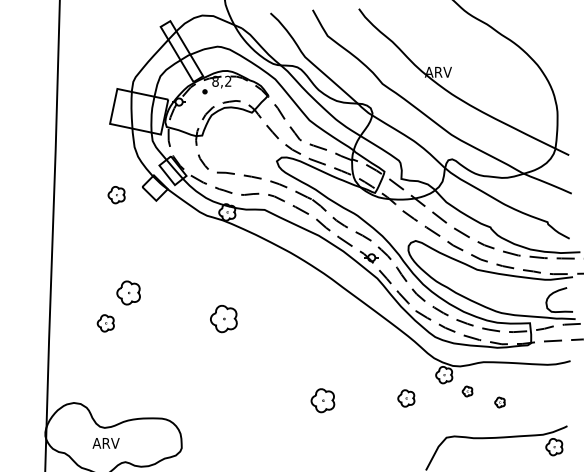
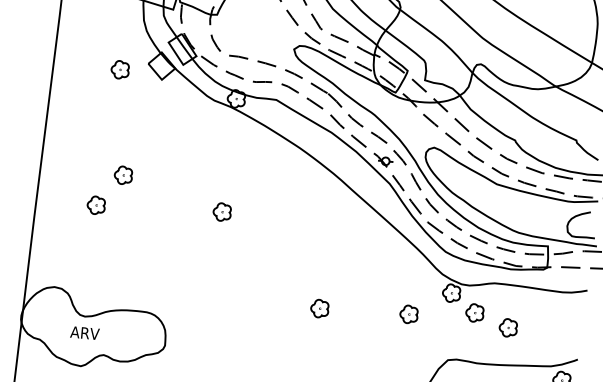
part: (128, 293) -> (123, 175), size x0.71
part: (223, 318) -> (222, 211), size x0.62
part: (467, 391) -> (474, 312), size x1.67
part: (322, 400) -> (319, 308), size x0.71
part: (499, 402) -> (507, 327), size x1.67

